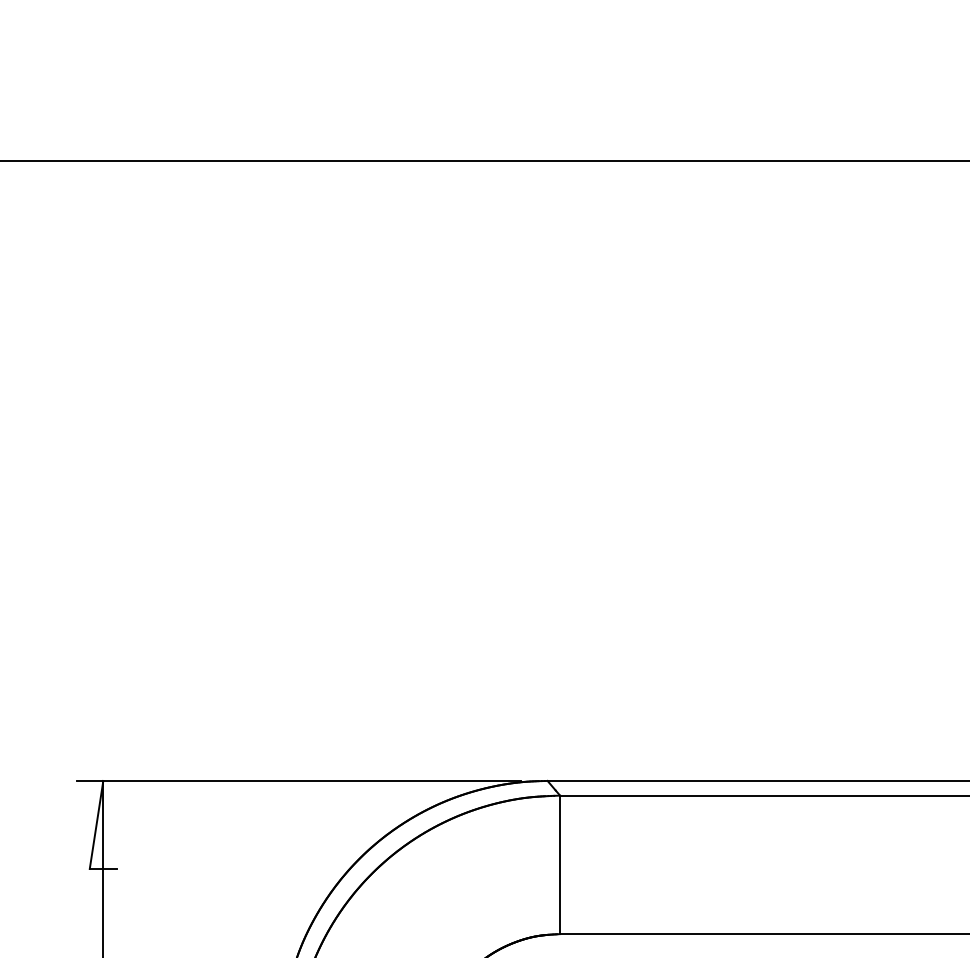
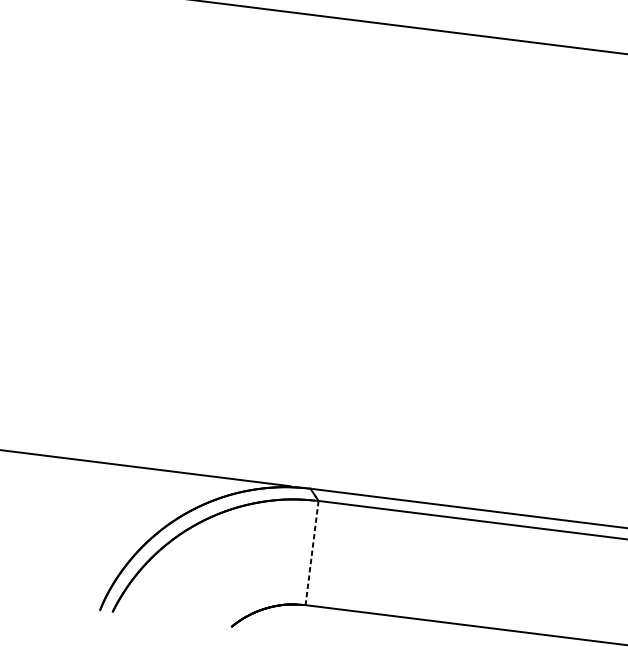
line: (560, 865) -> (312, 553), solid -> dashed

